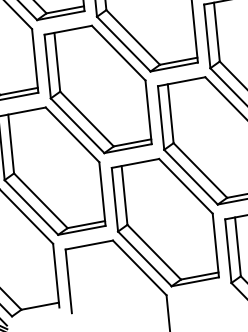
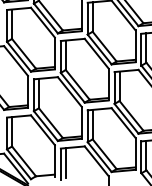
line: (77, 276) -> (65, 162), added

